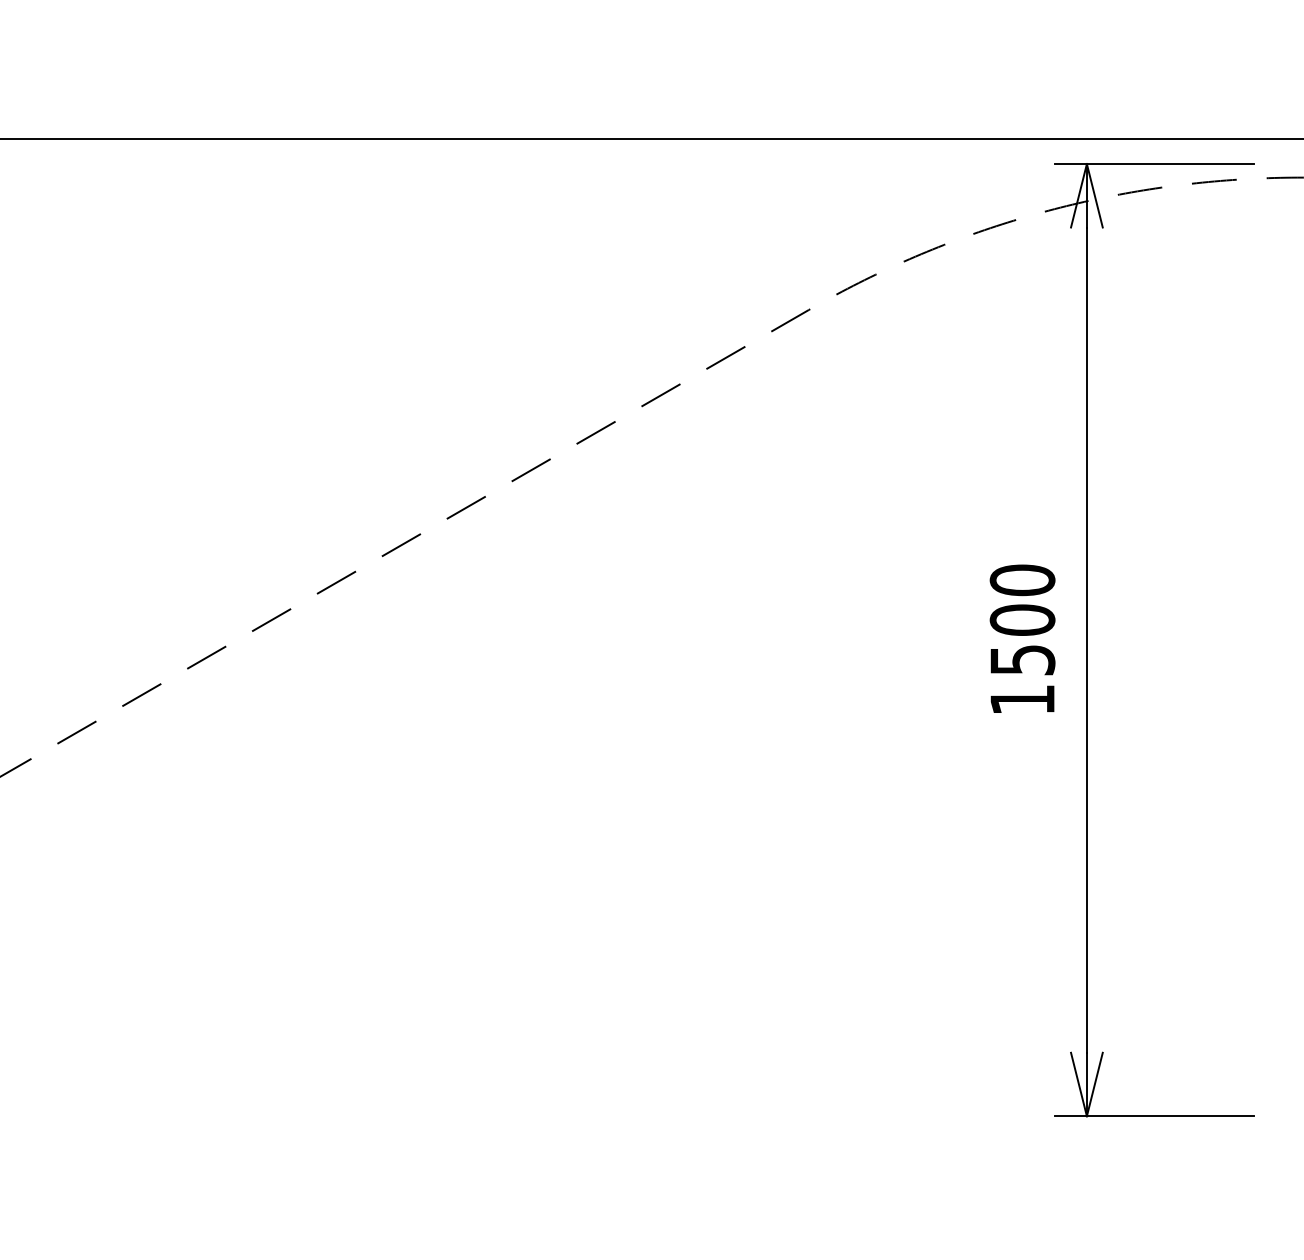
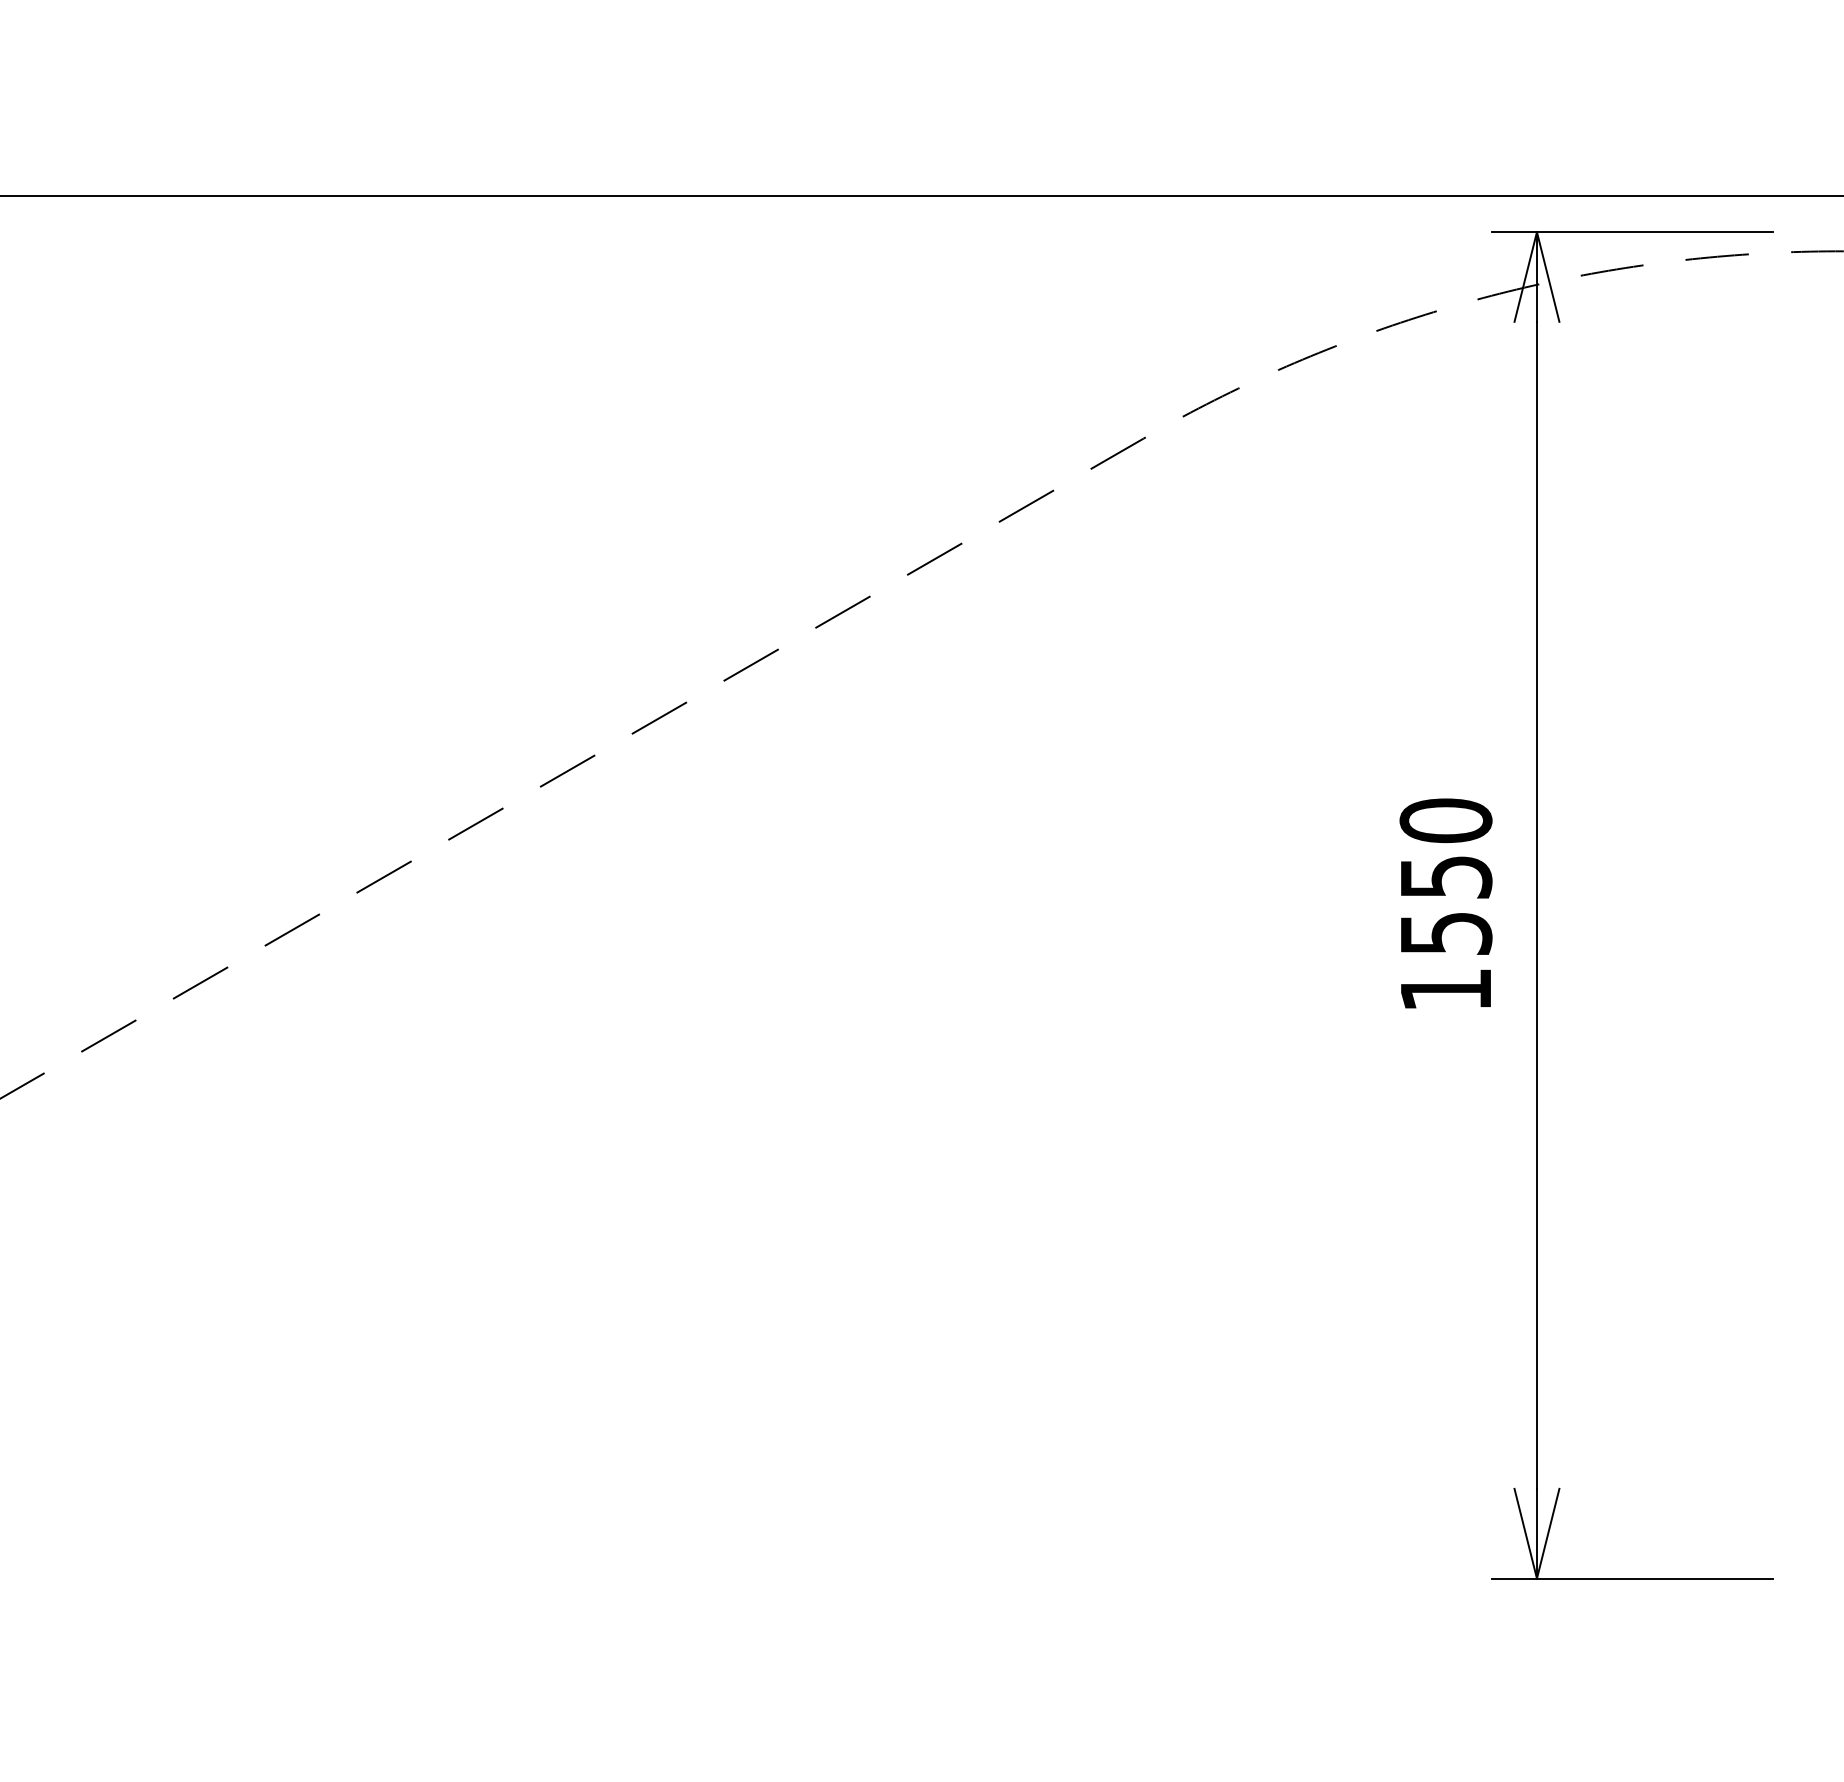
text: (1022, 619) -> (1445, 876), 1500 -> 1550

